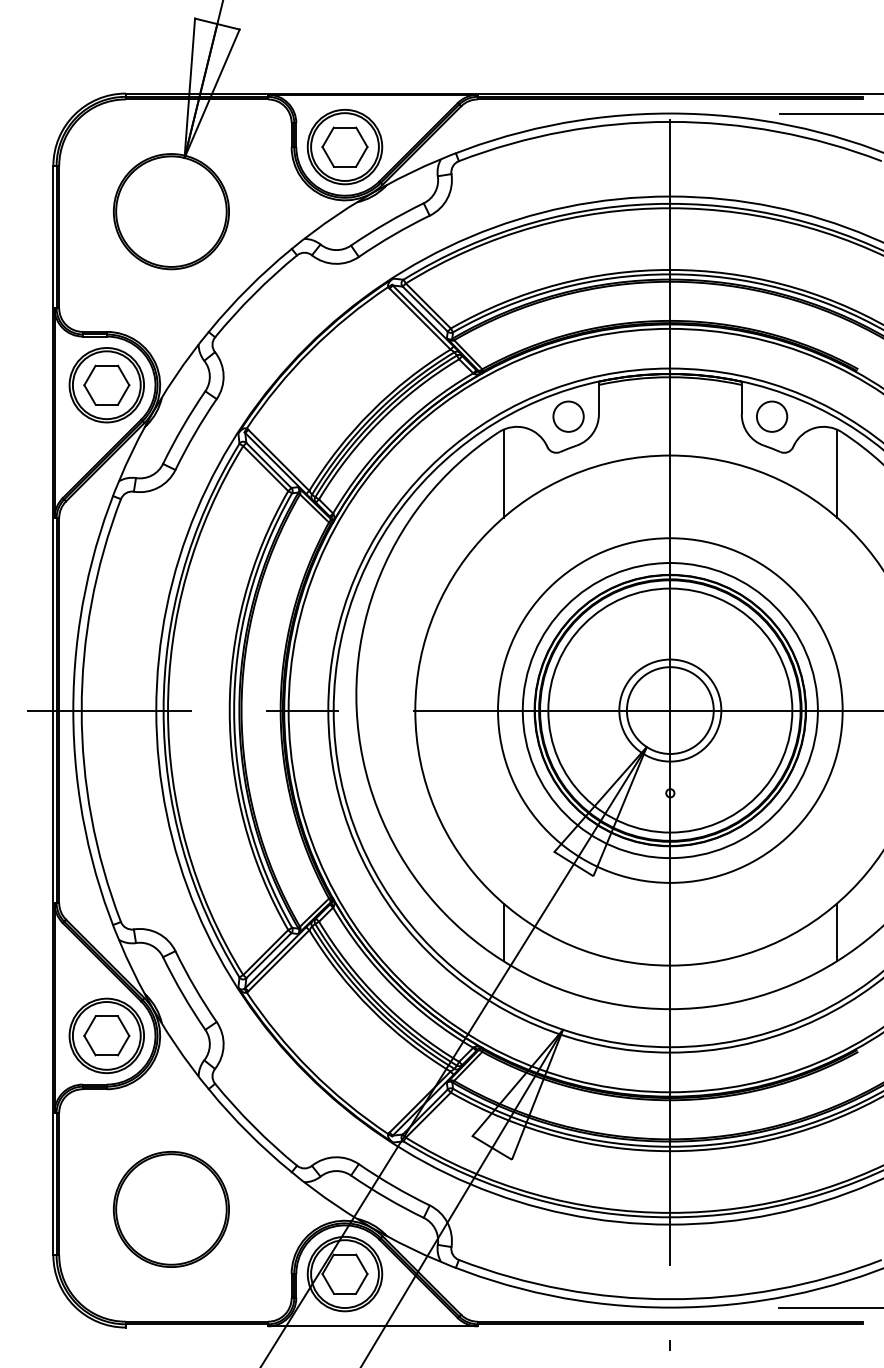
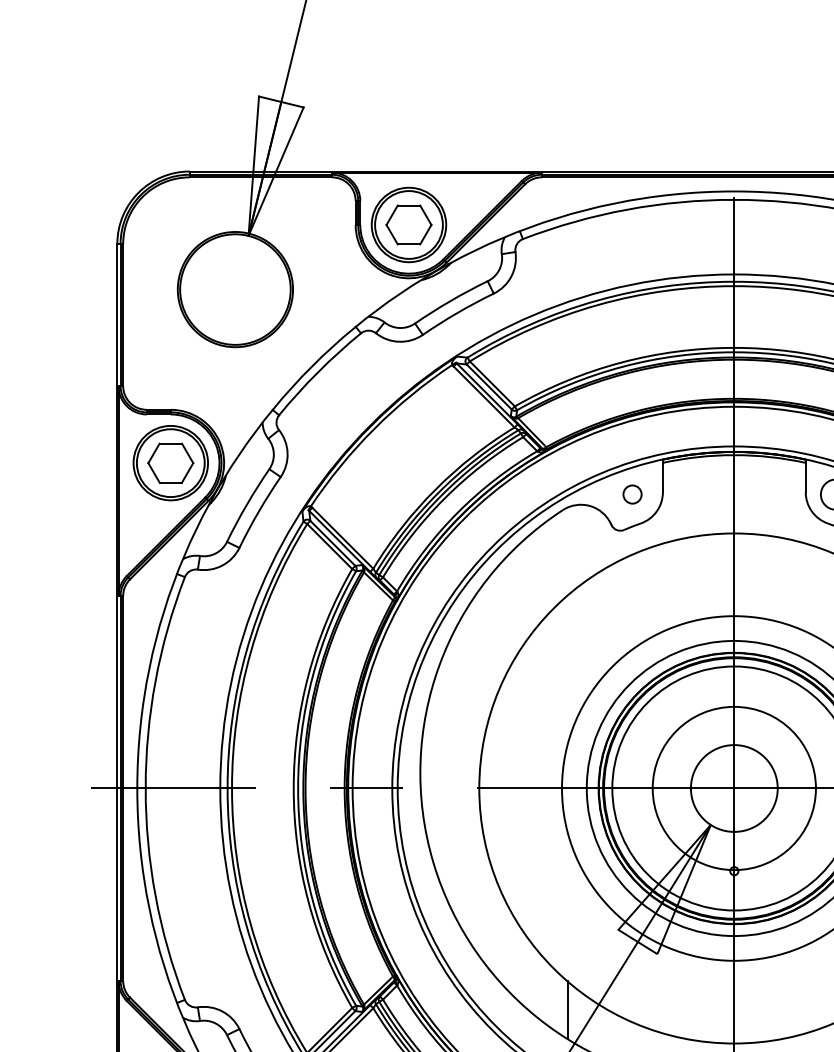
circle: (568, 416) -> (632, 494), size x0.6
line: (503, 473) -> (567, 551), removed
circle: (670, 710) -> (734, 788), size x1.6

